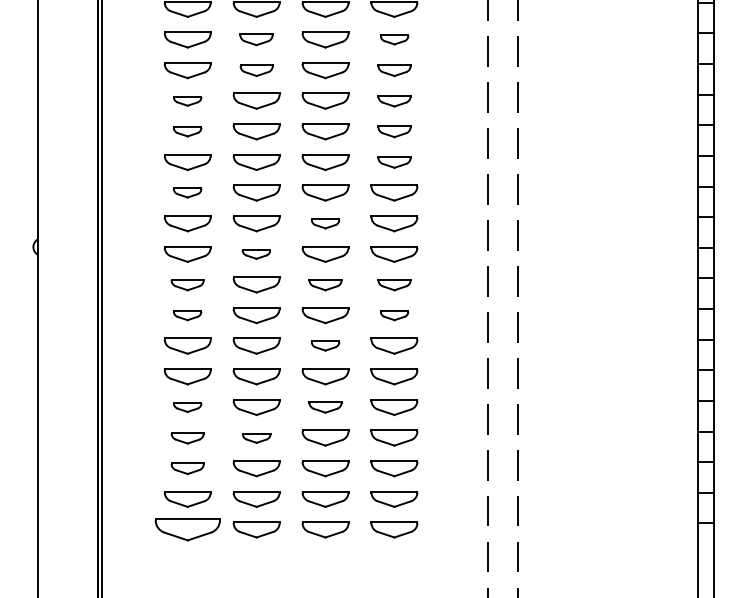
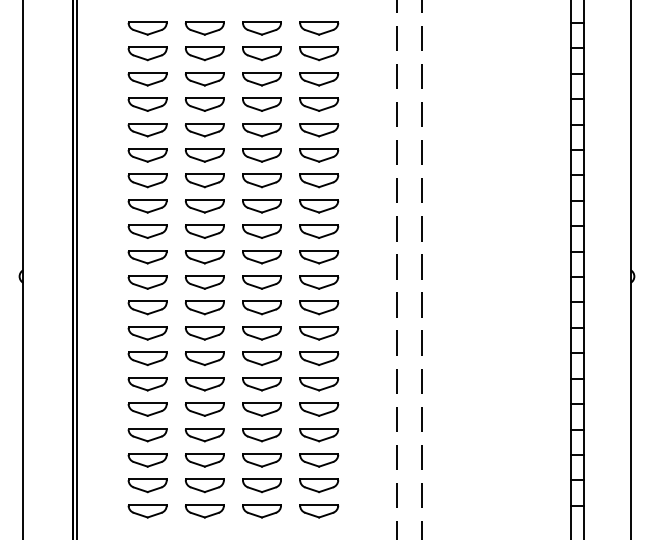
part: (256, 39) -> (204, 104), size x1.43
part: (394, 39) -> (319, 104), size x1.67
part: (256, 71) -> (204, 130), size x1.43
part: (394, 71) -> (319, 130), size x1.43
part: (187, 101) -> (147, 155), size x1.67
part: (394, 101) -> (319, 155), size x1.43
part: (187, 131) -> (147, 180), size x1.67
part: (394, 131) -> (319, 180), size x1.43
part: (394, 162) -> (319, 206), size x1.43
part: (187, 192) -> (147, 231), size x1.67
part: (324, 224) -> (261, 257), size x1.67
part: (256, 254) -> (204, 282), size x1.67
part: (187, 284) -> (147, 307), size x1.43
part: (324, 284) -> (261, 307), size x1.43
part: (394, 284) -> (319, 307), size x1.43
part: (187, 315) -> (147, 333), size x1.67
part: (394, 315) -> (319, 333), size x1.67
part: (324, 345) -> (261, 358), size x1.67
part: (187, 407) -> (147, 409), size x1.67
part: (324, 407) -> (261, 409), size x1.43
part: (187, 438) -> (147, 435), size x1.43
part: (256, 438) -> (204, 435), size x1.67
part: (187, 468) -> (147, 460), size x1.43
part: (187, 530) -> (147, 511), size x0.71

